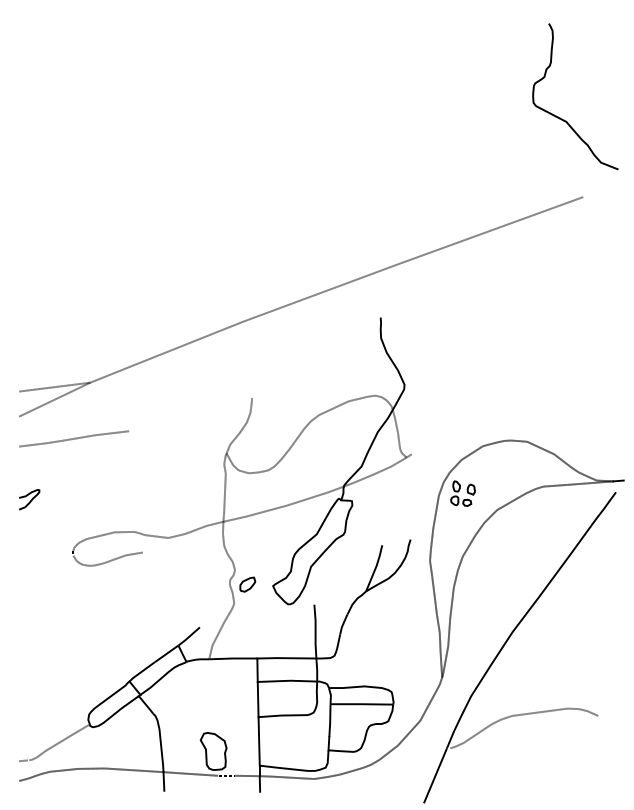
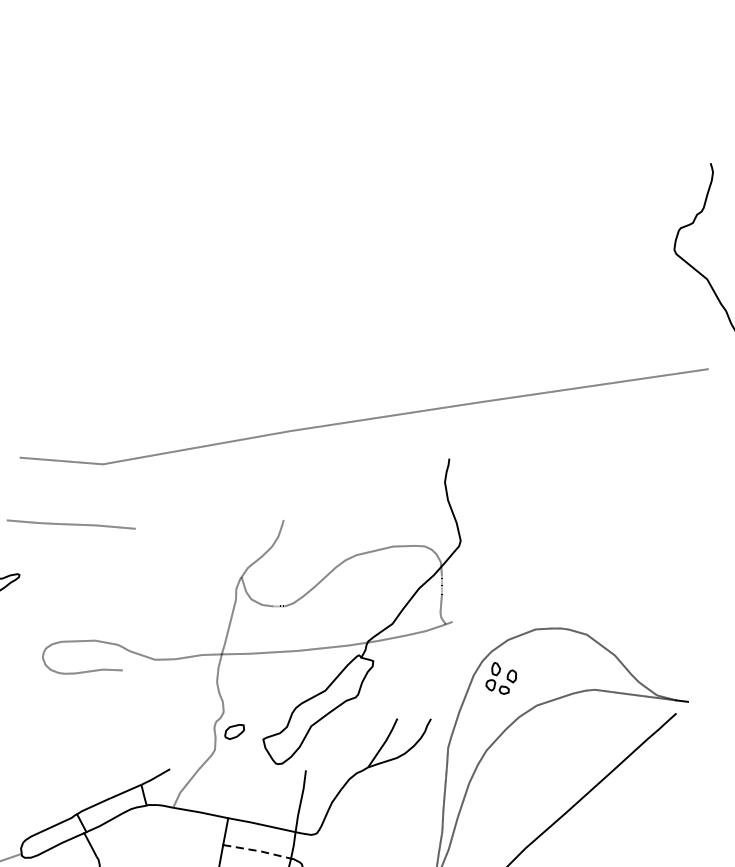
line: (54, 399) -> (58, 475), removed
line: (287, 680) -> (257, 850), solid -> dashed

